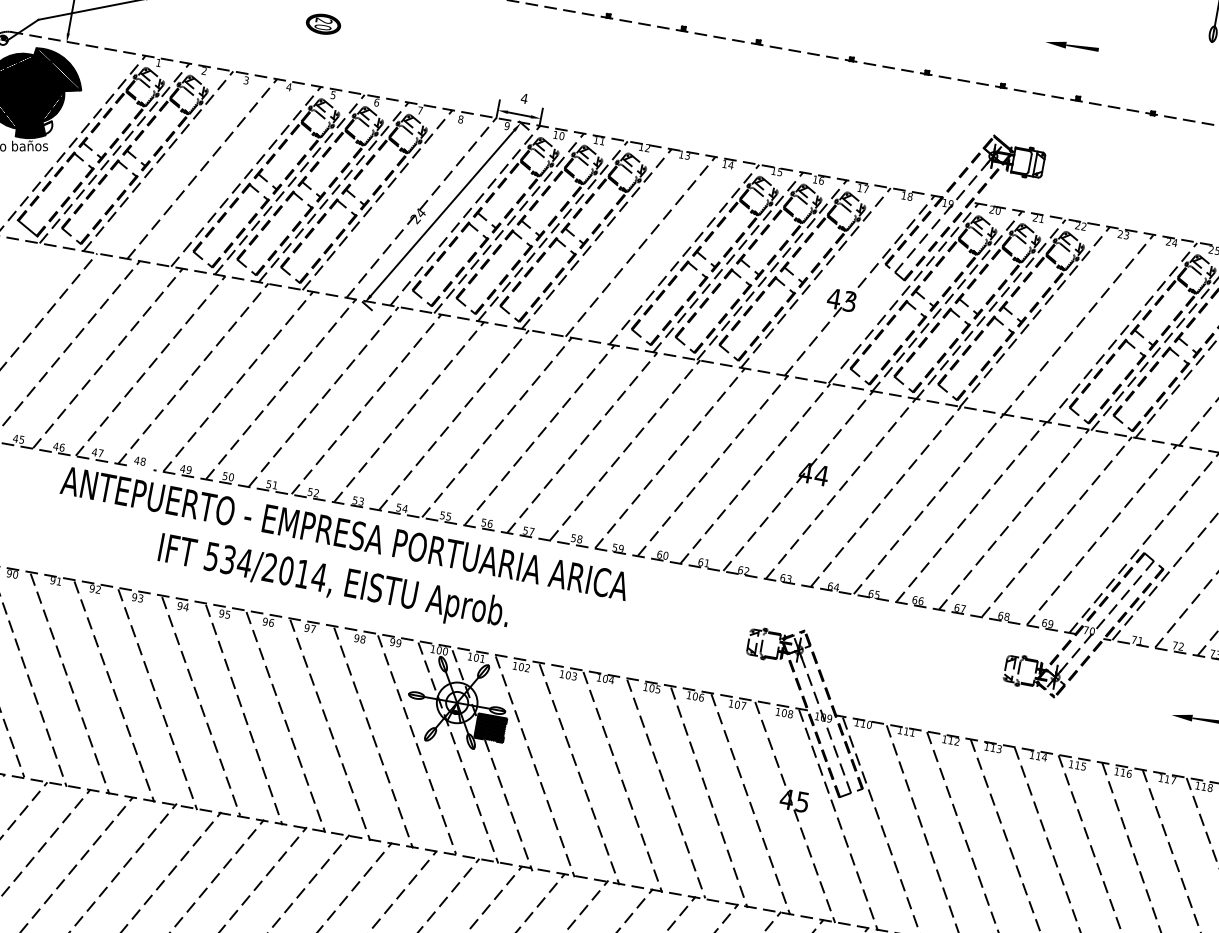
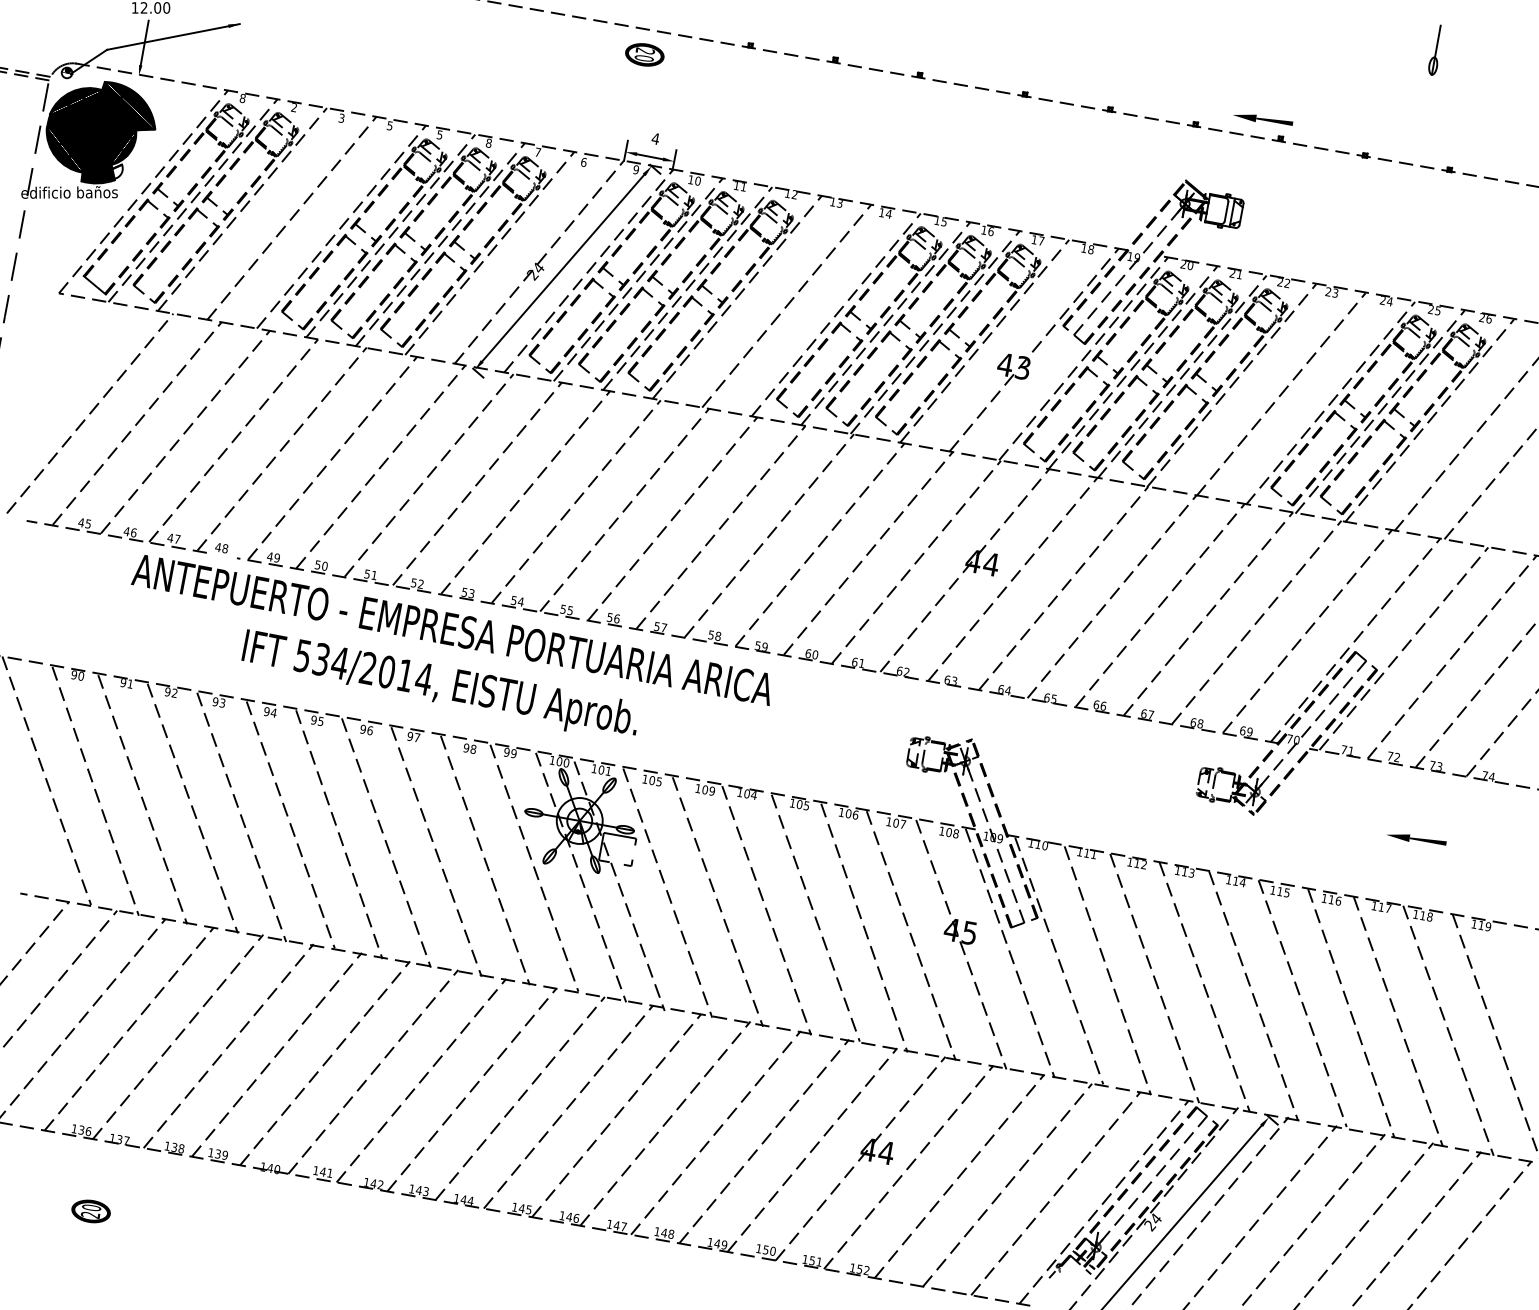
part: (323, 23) -> (644, 54), moved
part: (1072, 46) -> (1263, 119), moved
text: (158, 62) -> (242, 98), 1 -> 8
text: (288, 86) -> (389, 125), 4 -> 5
text: (376, 101) -> (488, 142), 6 -> 8
text: (460, 118) -> (583, 161), 8 -> 6
text: (526, 667) -> (658, 781), 102 -> 105
text: (573, 675) -> (711, 790), 103 -> 109
hatch: (490, 727) -> (617, 848), removed

